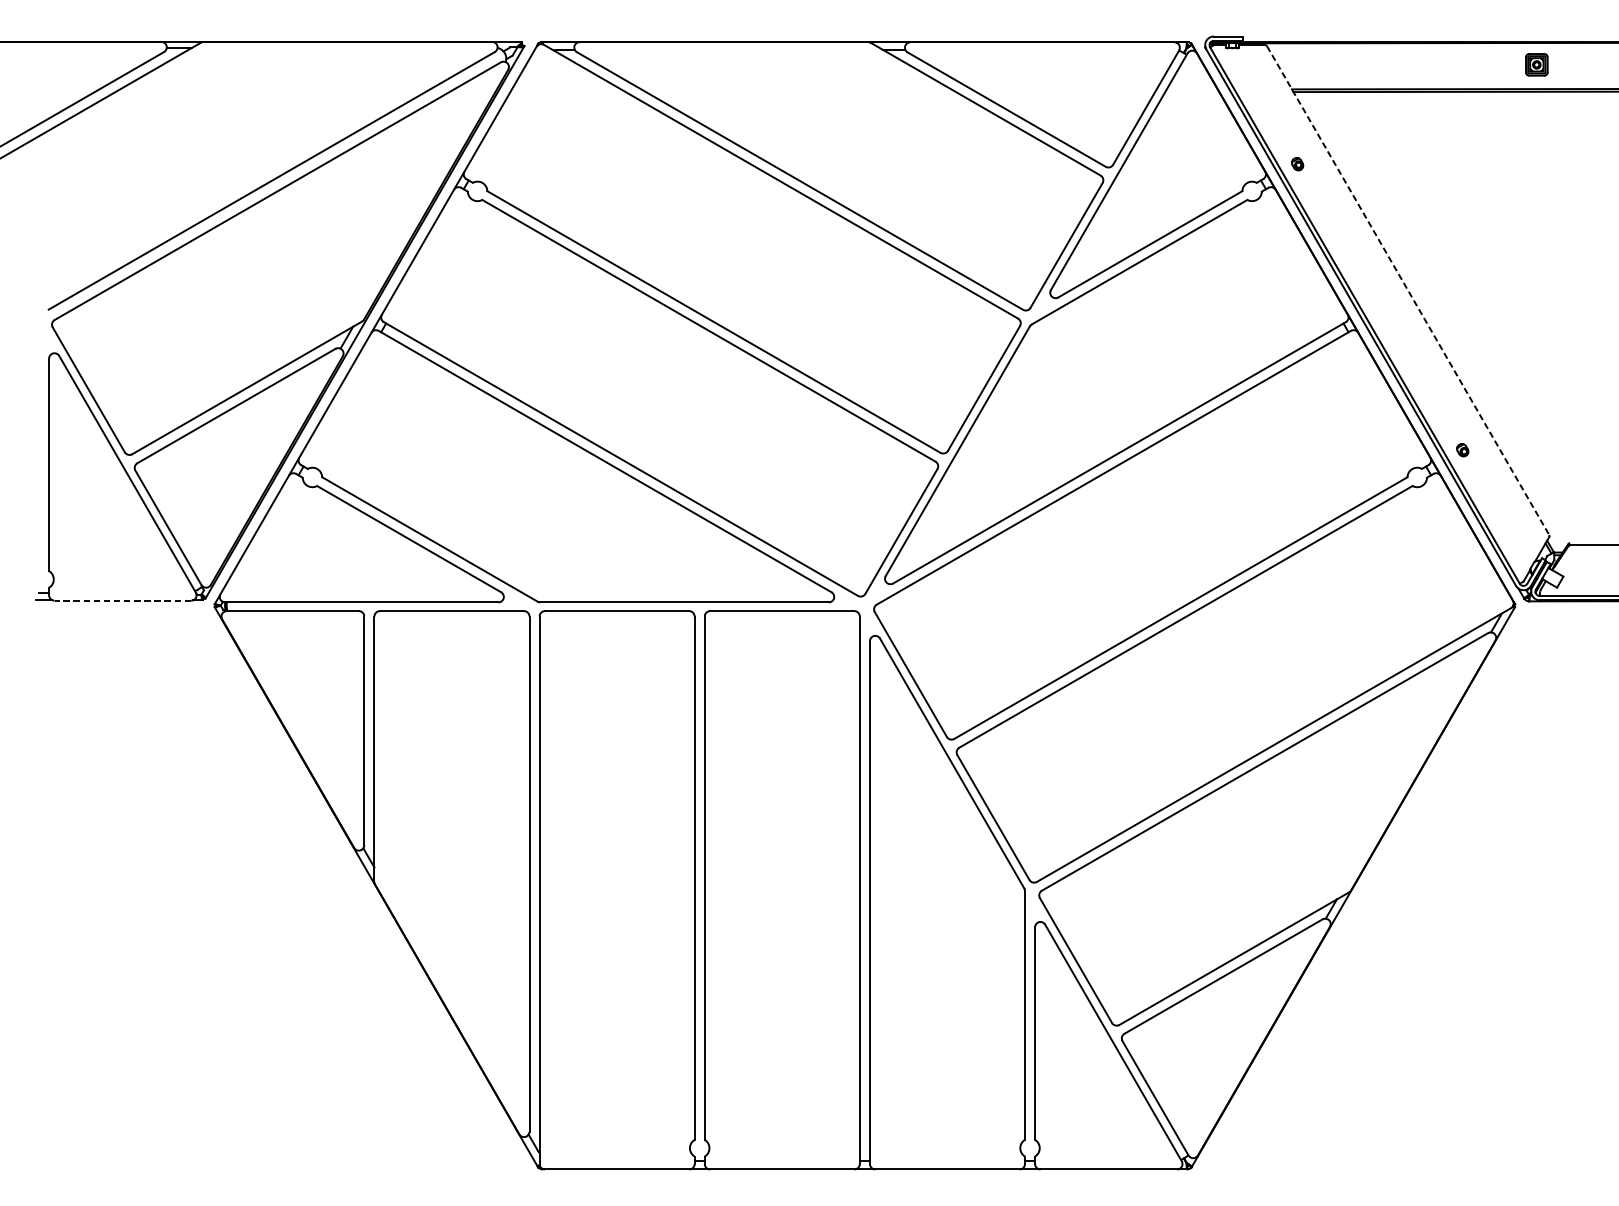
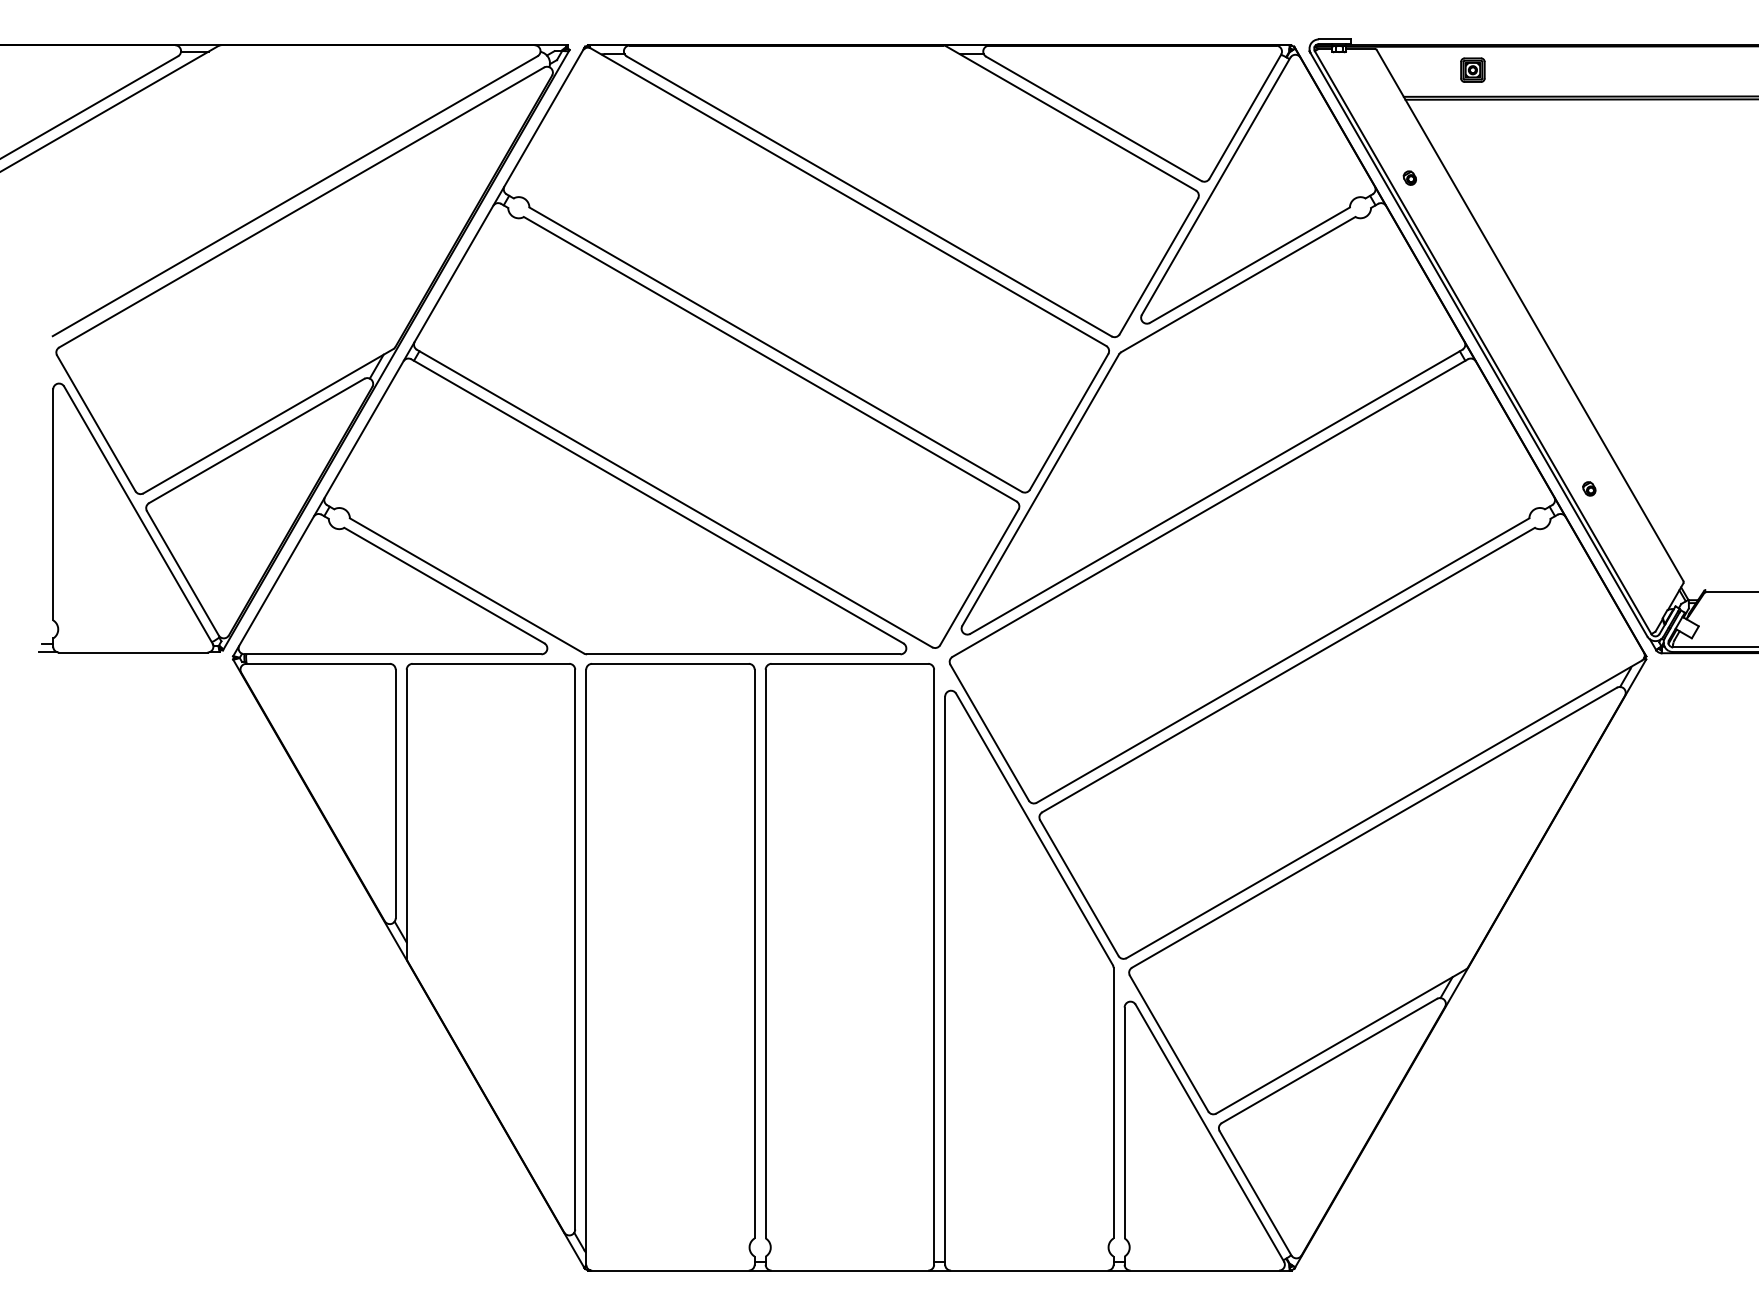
part: (1536, 64) -> (1472, 69), moved
line: (1408, 290) -> (1530, 315), dashed -> solid
line: (122, 600) -> (132, 652), dashed -> solid

